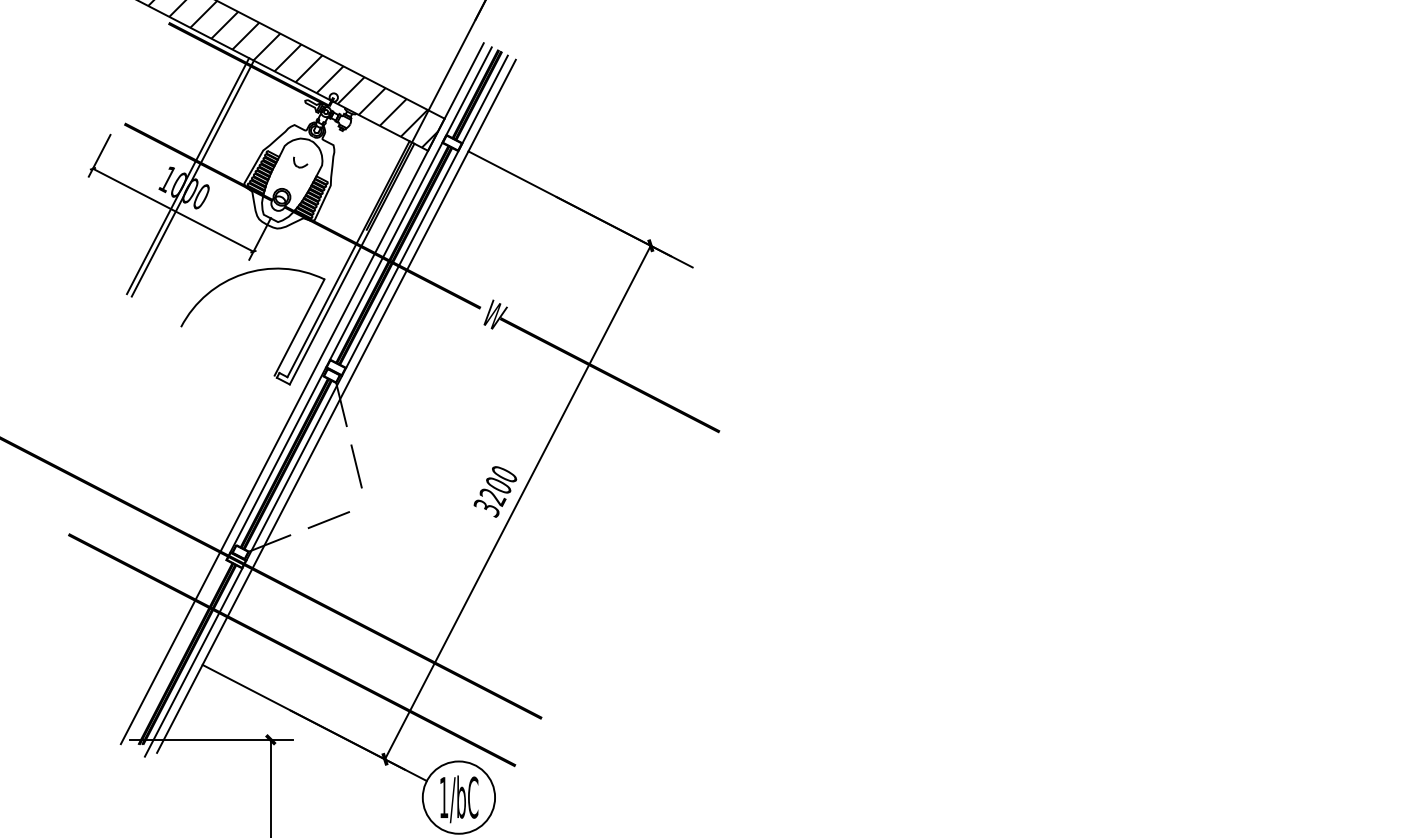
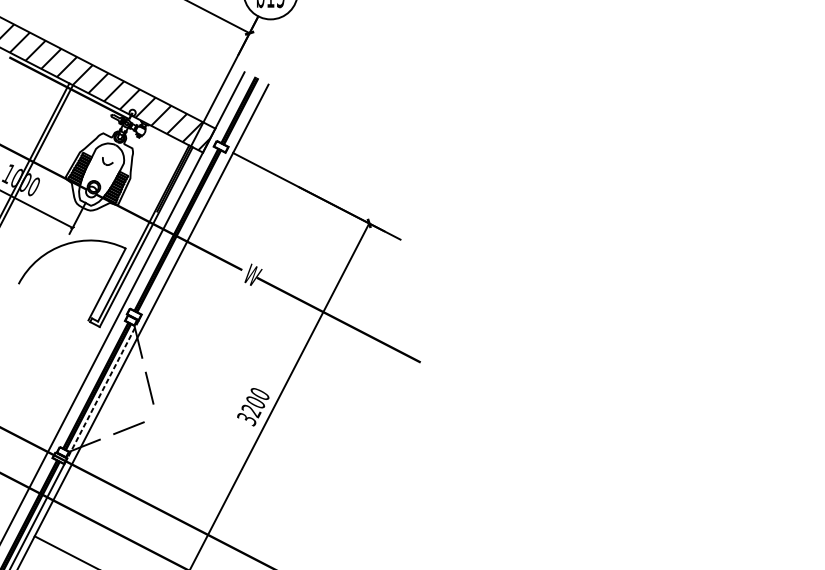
line: (410, 203) -> (189, 191), removed
line: (426, 211) -> (201, 197), removed
line: (278, 459) -> (91, 382), removed
line: (294, 468) -> (103, 389), solid -> dashed

